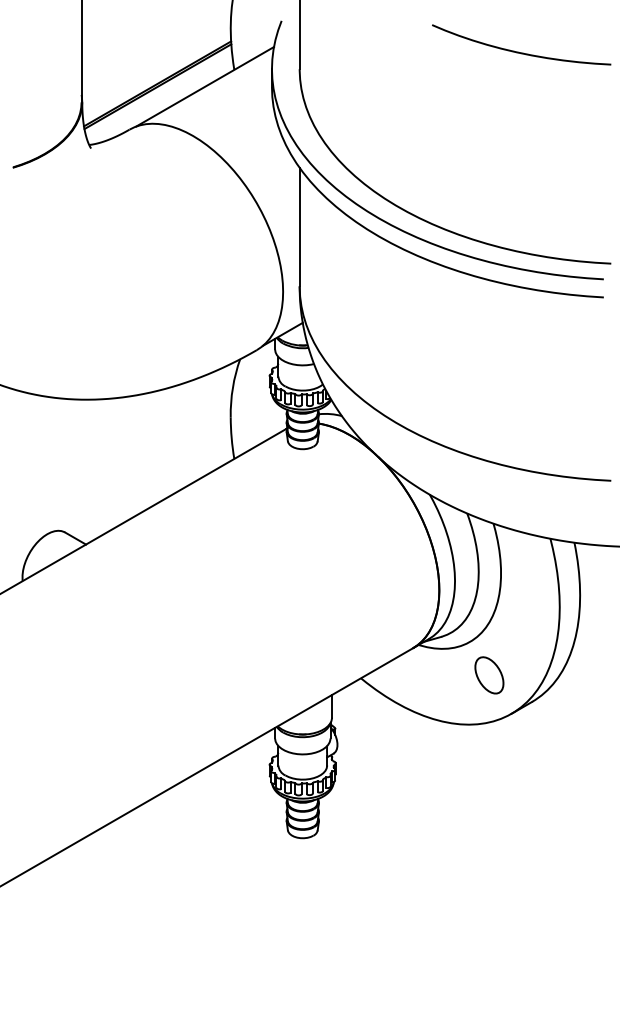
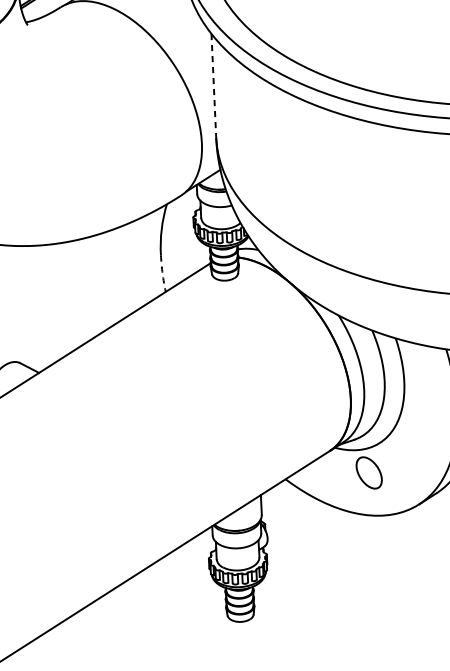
line: (299, 227) -> (213, 86), solid -> dashed
arc: (231, 438) -> (162, 274), solid -> dashed
part: (489, 675) -> (369, 473), moved

